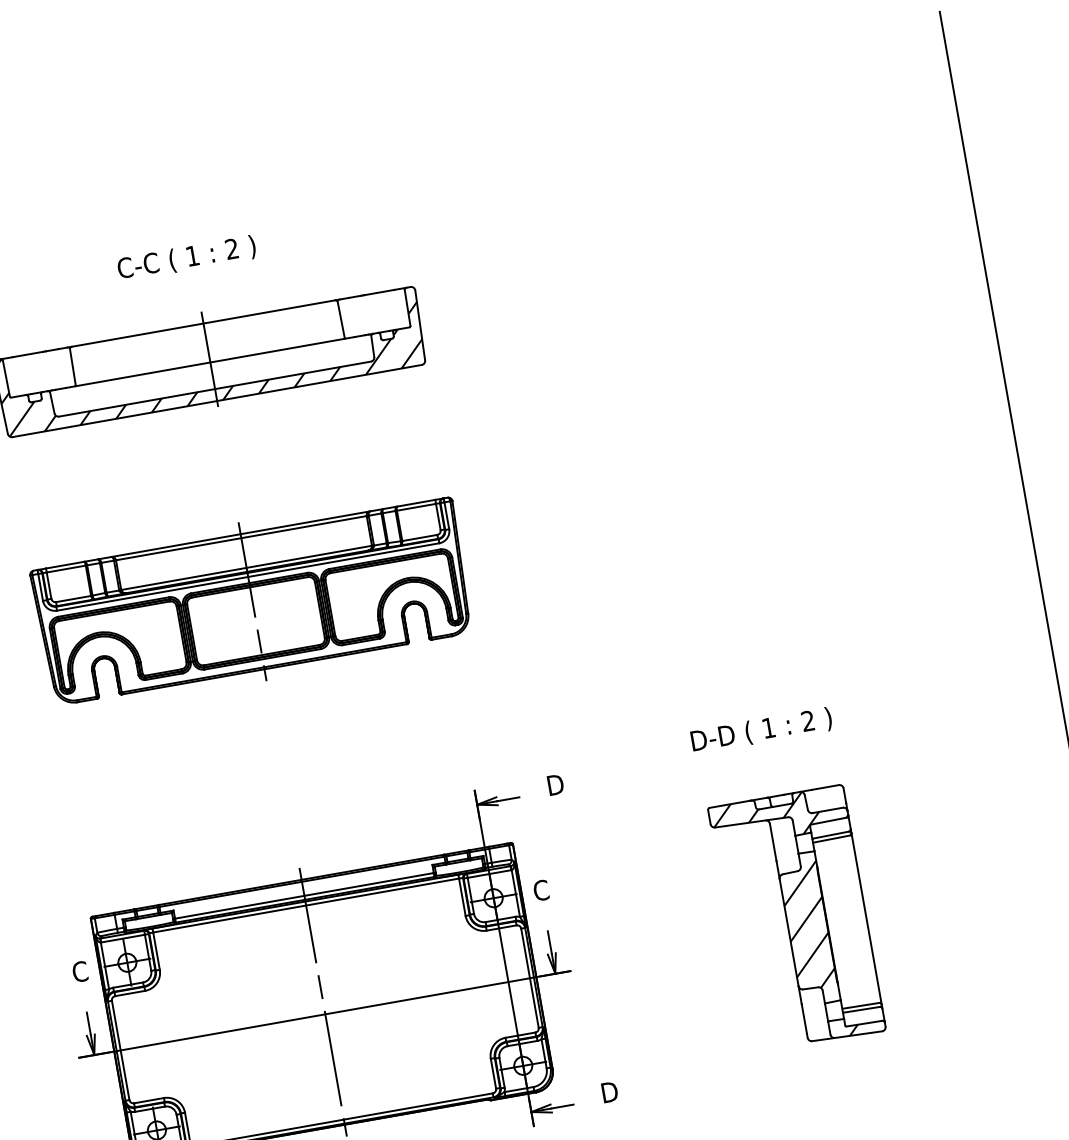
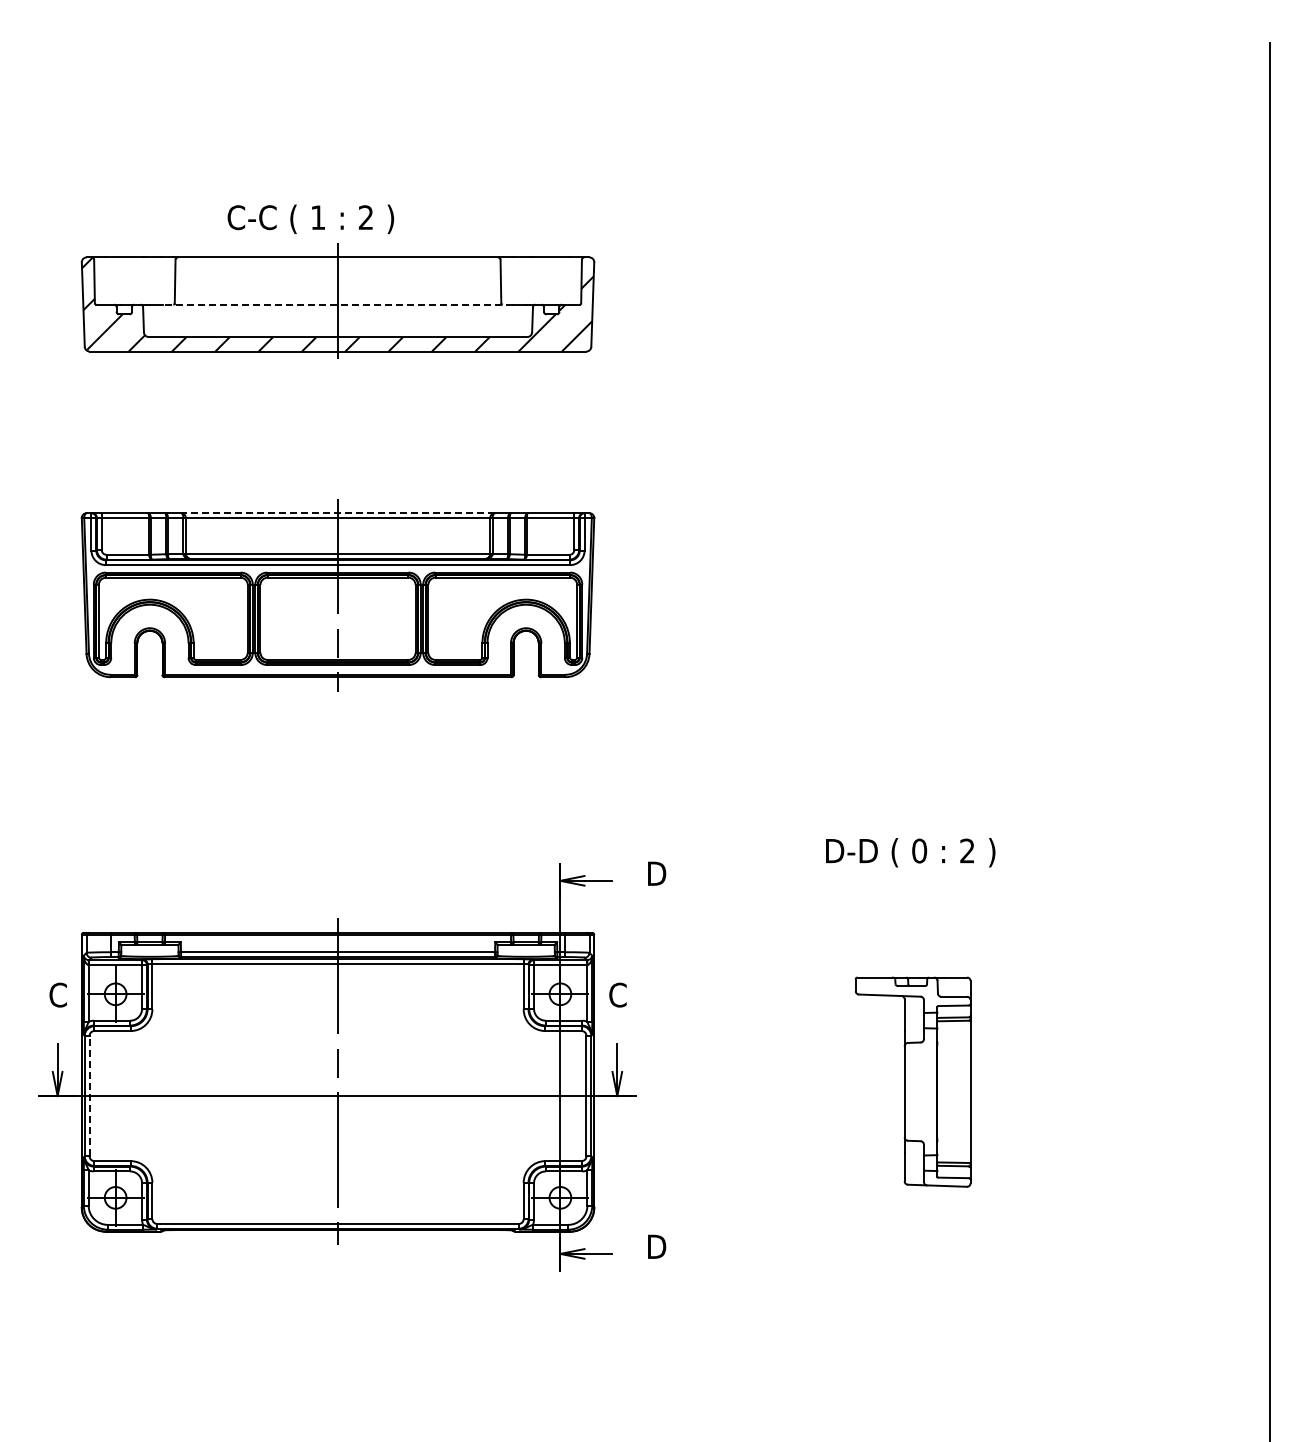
text: (186, 257) -> (310, 218), moved
line: (209, 362) -> (337, 304), solid -> dashed
line: (240, 534) -> (337, 513), solid -> dashed
text: (768, 727) -> (919, 850), 1 -> 0
part: (796, 918) -> (912, 1081), size x0.7
line: (120, 1049) -> (89, 1095), solid -> dashed

